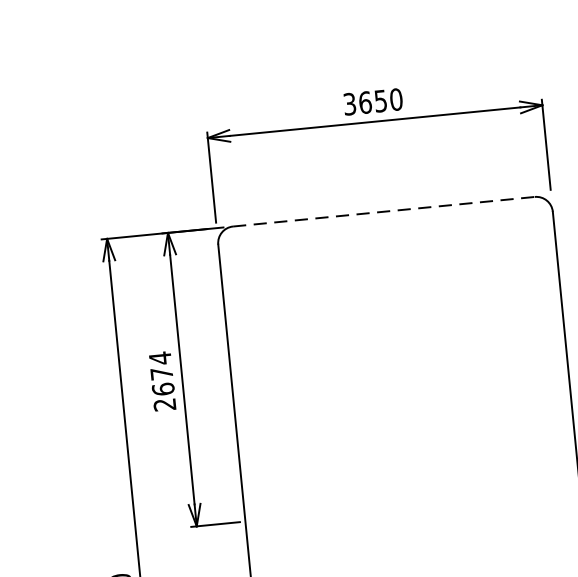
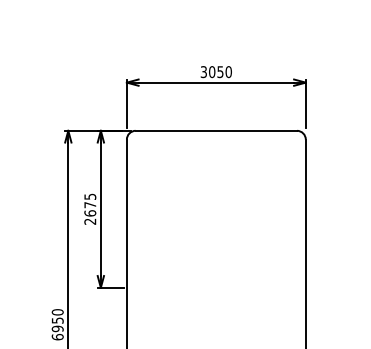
text: (365, 101) -> (212, 71), 3650 -> 3050
line: (384, 211) -> (216, 130), dashed -> solid
text: (160, 357) -> (90, 196), 2674 -> 2675

